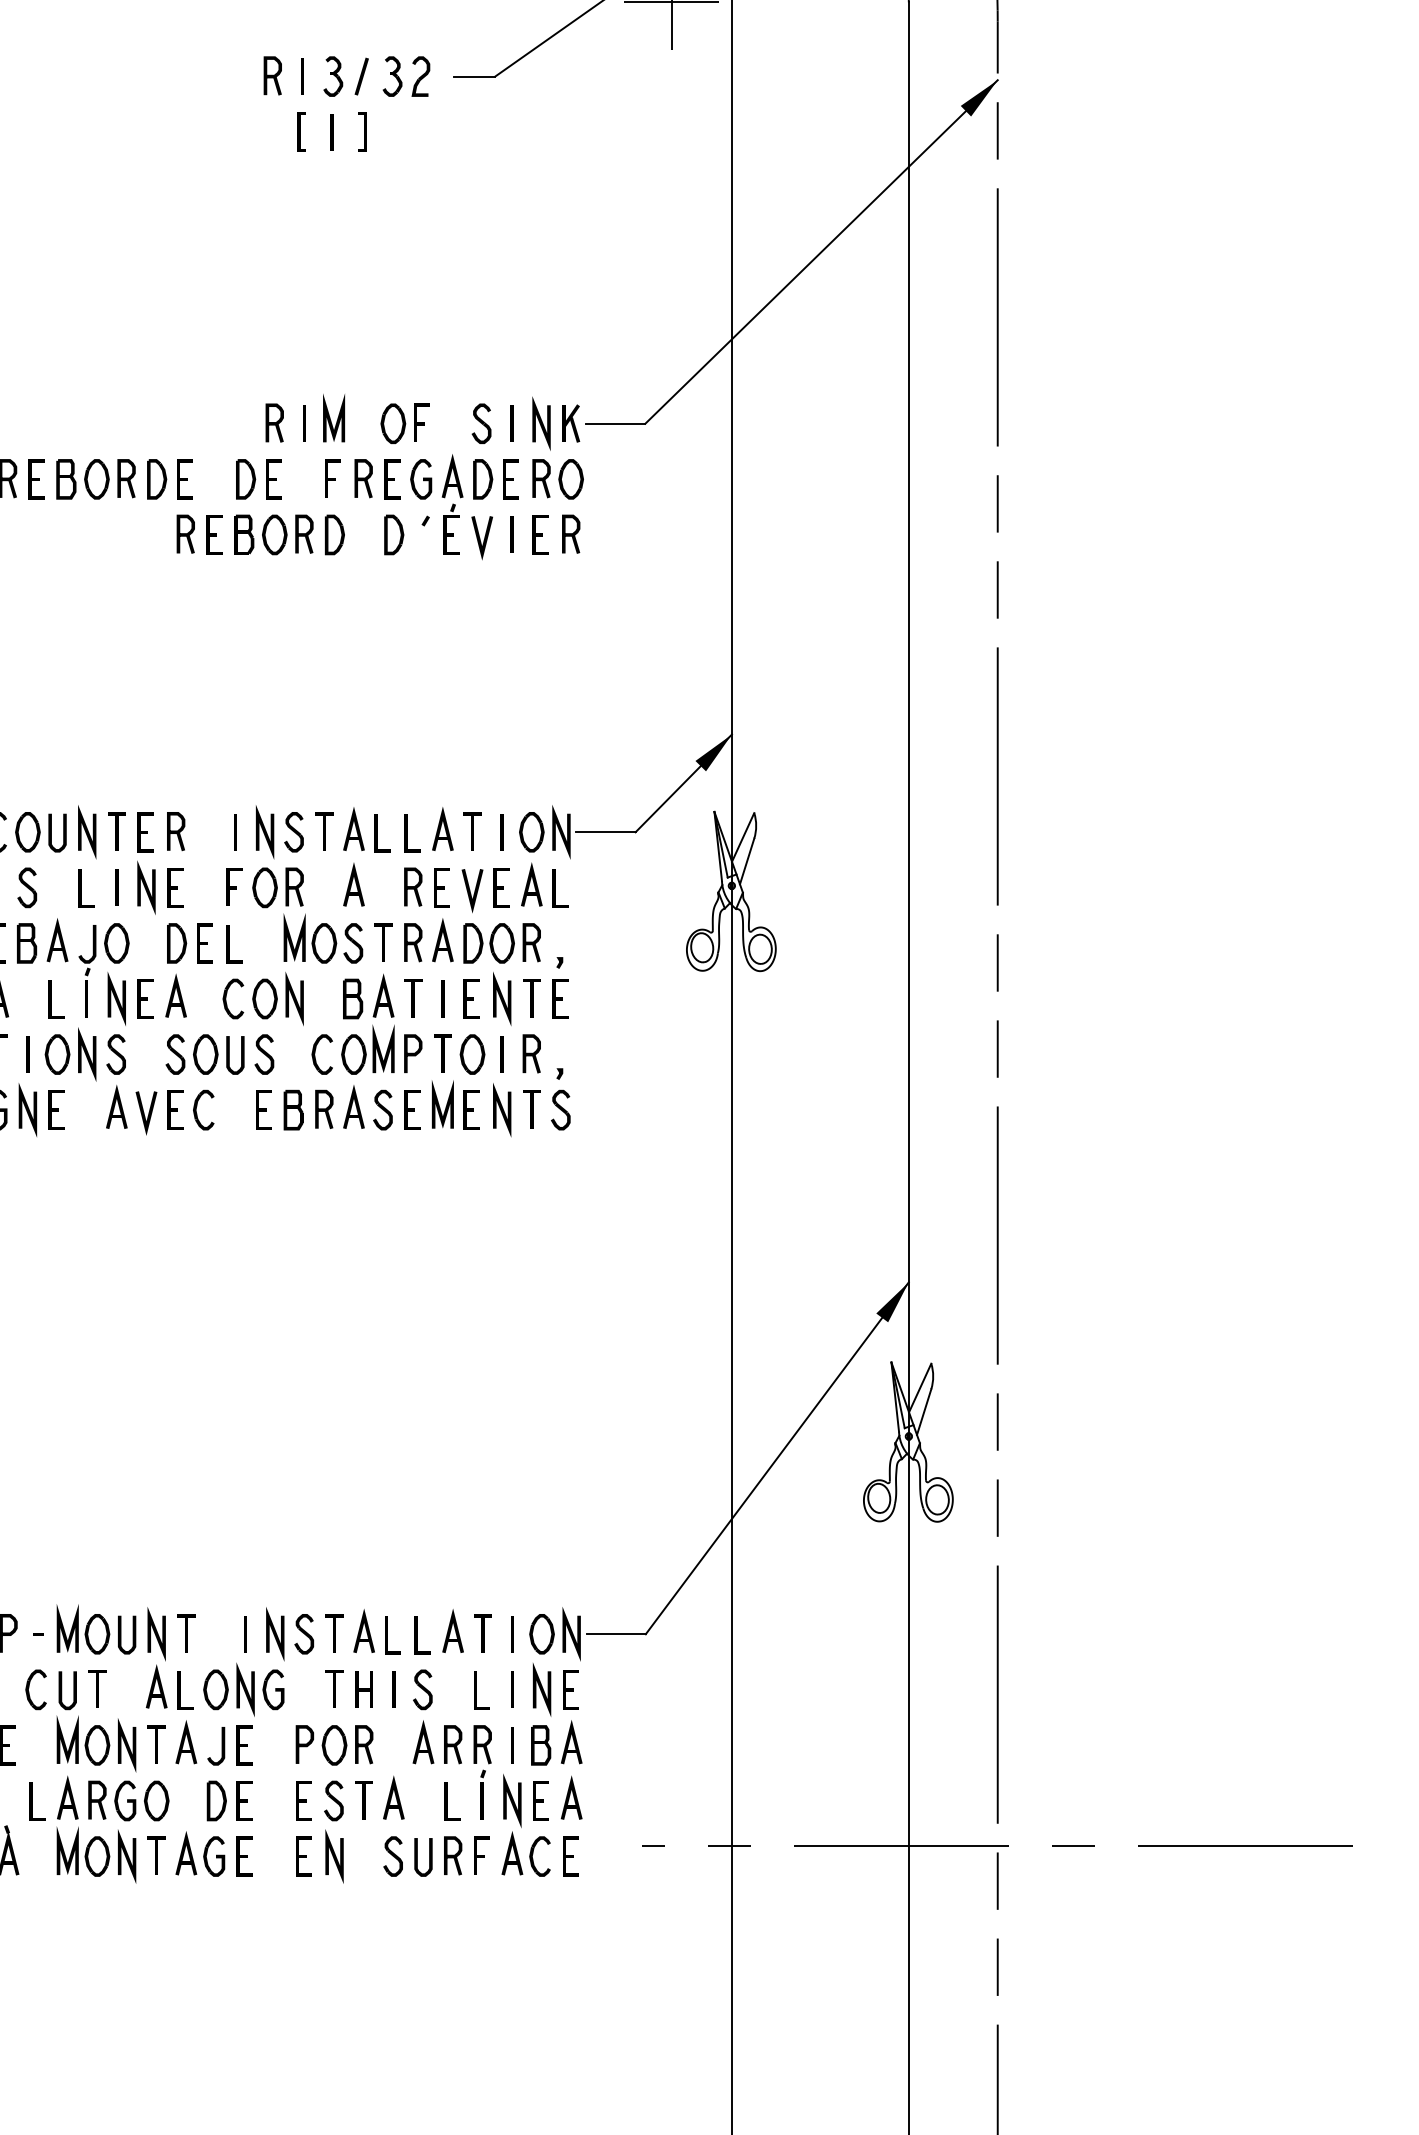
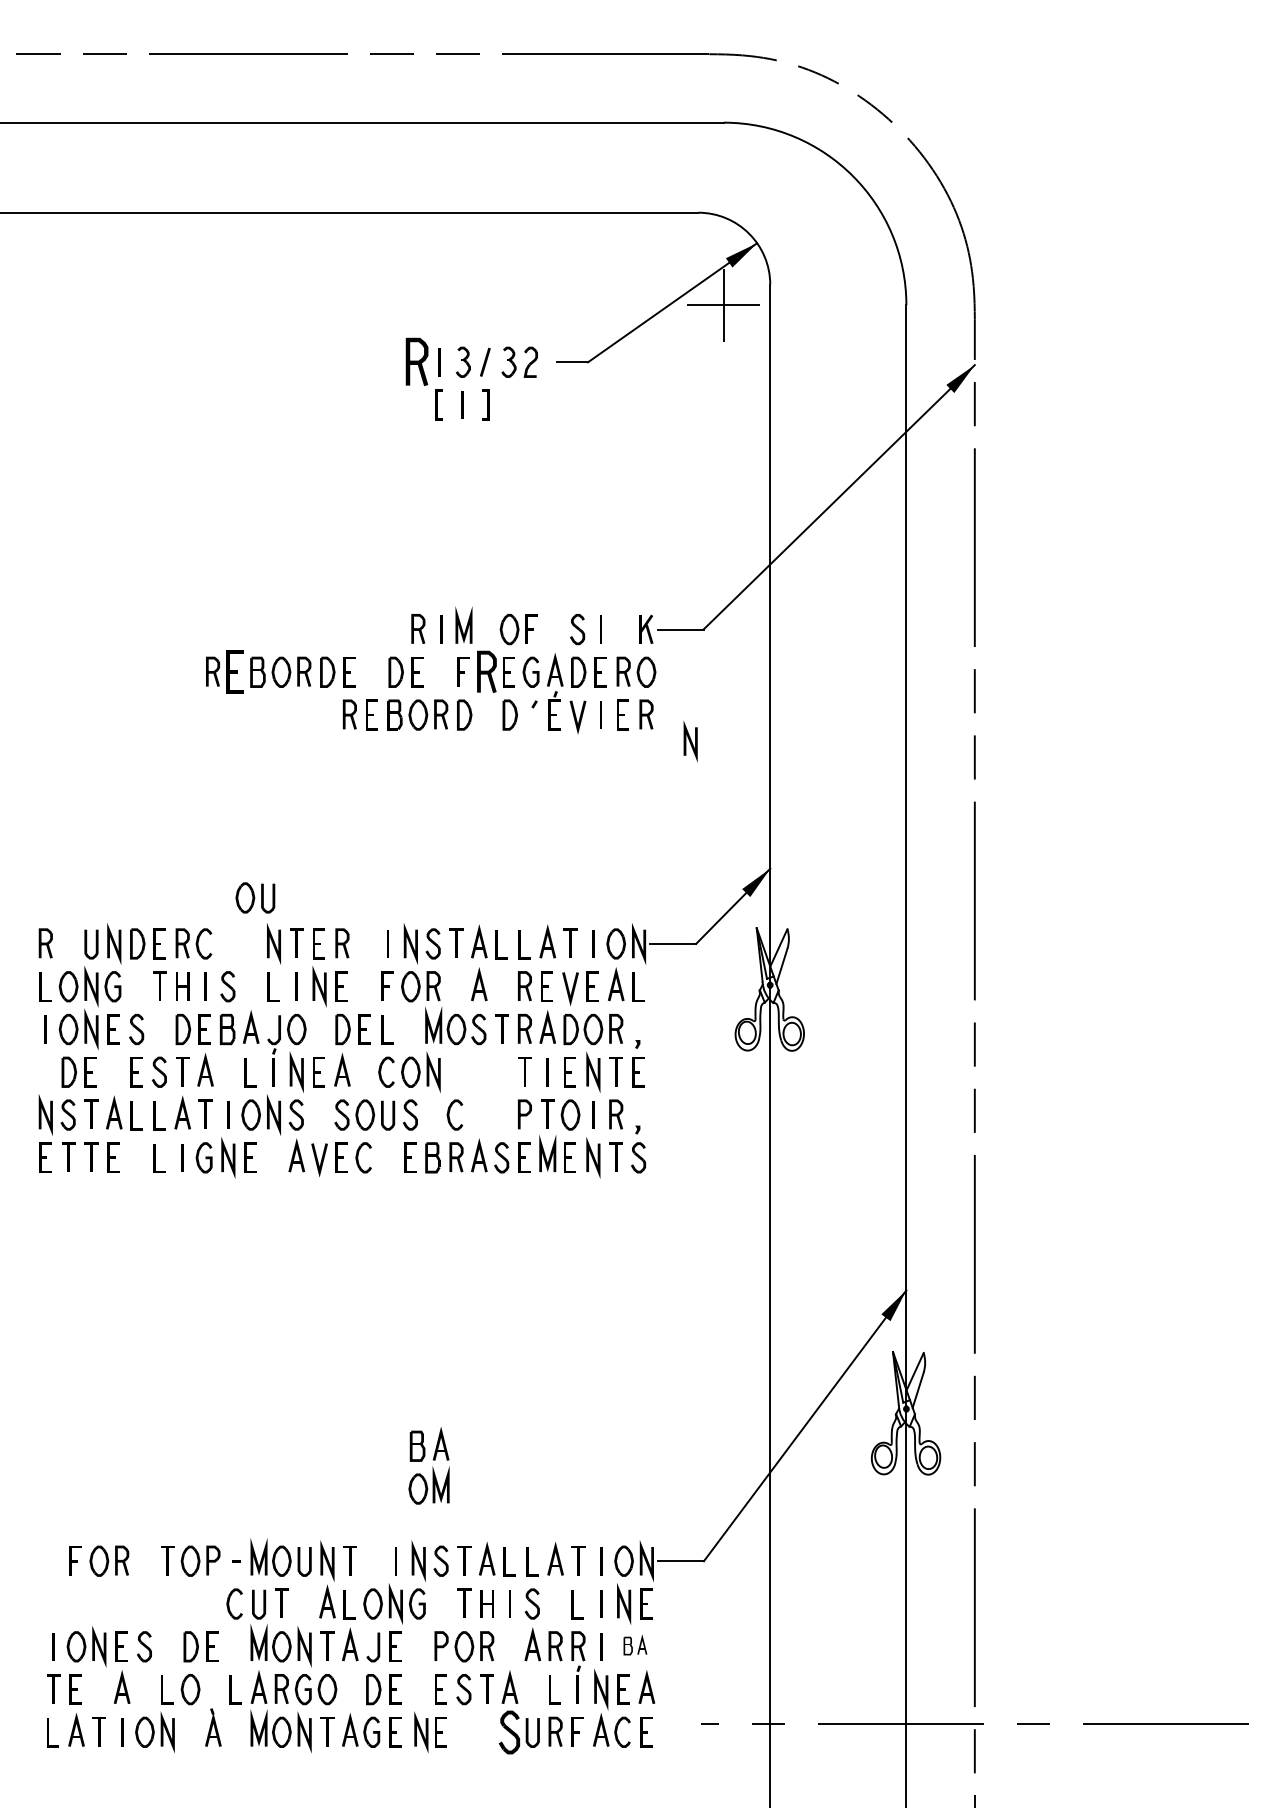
part: (272, 75) -> (416, 361), size x1.6
line: (541, 423) -> (690, 741), moved
part: (363, 478) -> (486, 671), size x1.4
part: (37, 479) -> (235, 672), size x1.4
part: (41, 831) -> (255, 897), moved
part: (367, 1023) -> (428, 1465), moved
part: (556, 1742) -> (635, 1644), size x0.6
line: (334, 1855) -> (421, 1731), moved
part: (393, 1855) -> (509, 1731), size x1.4

